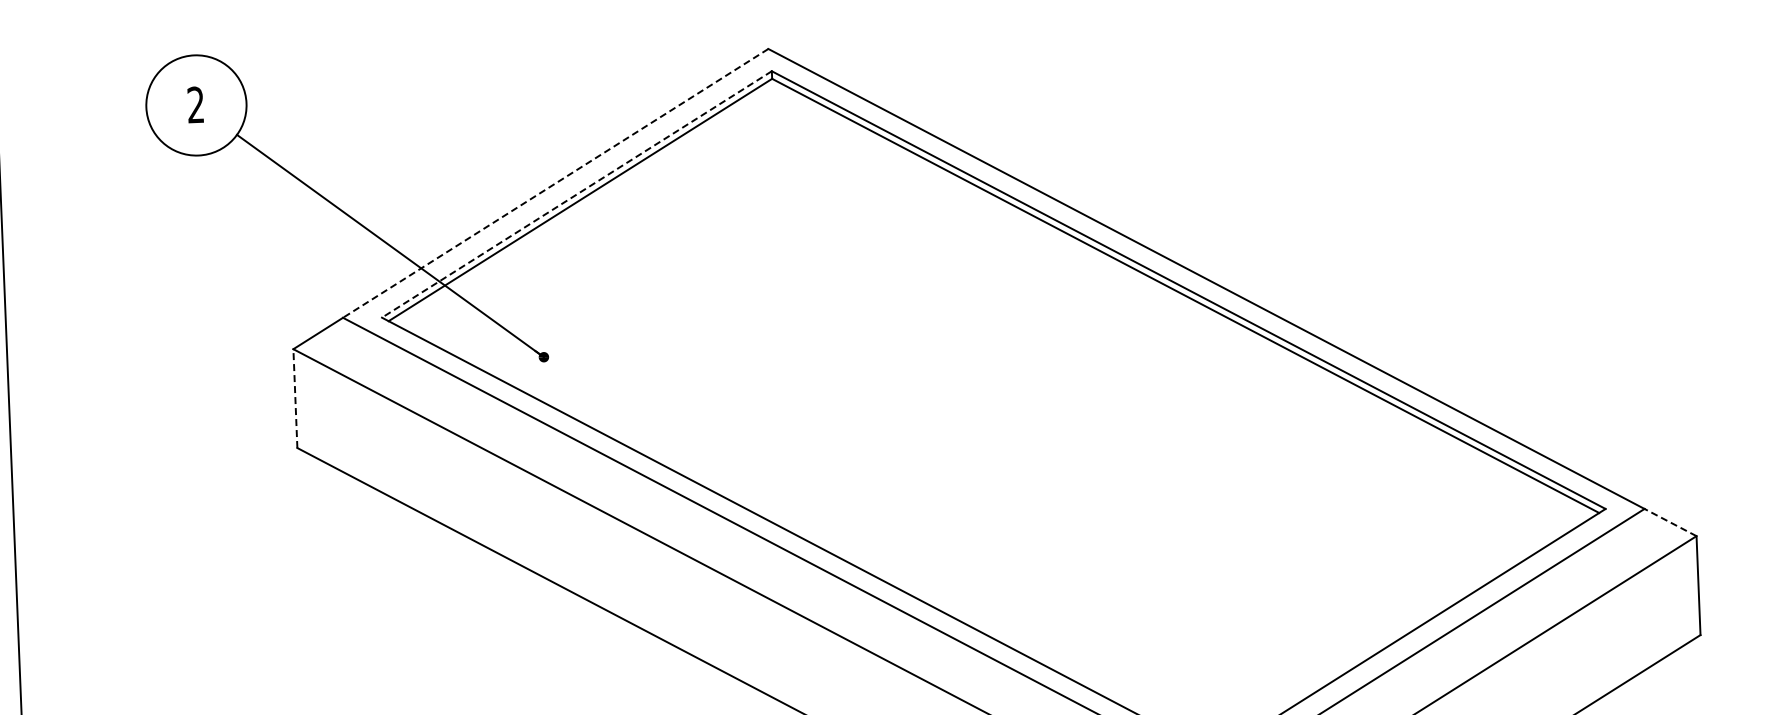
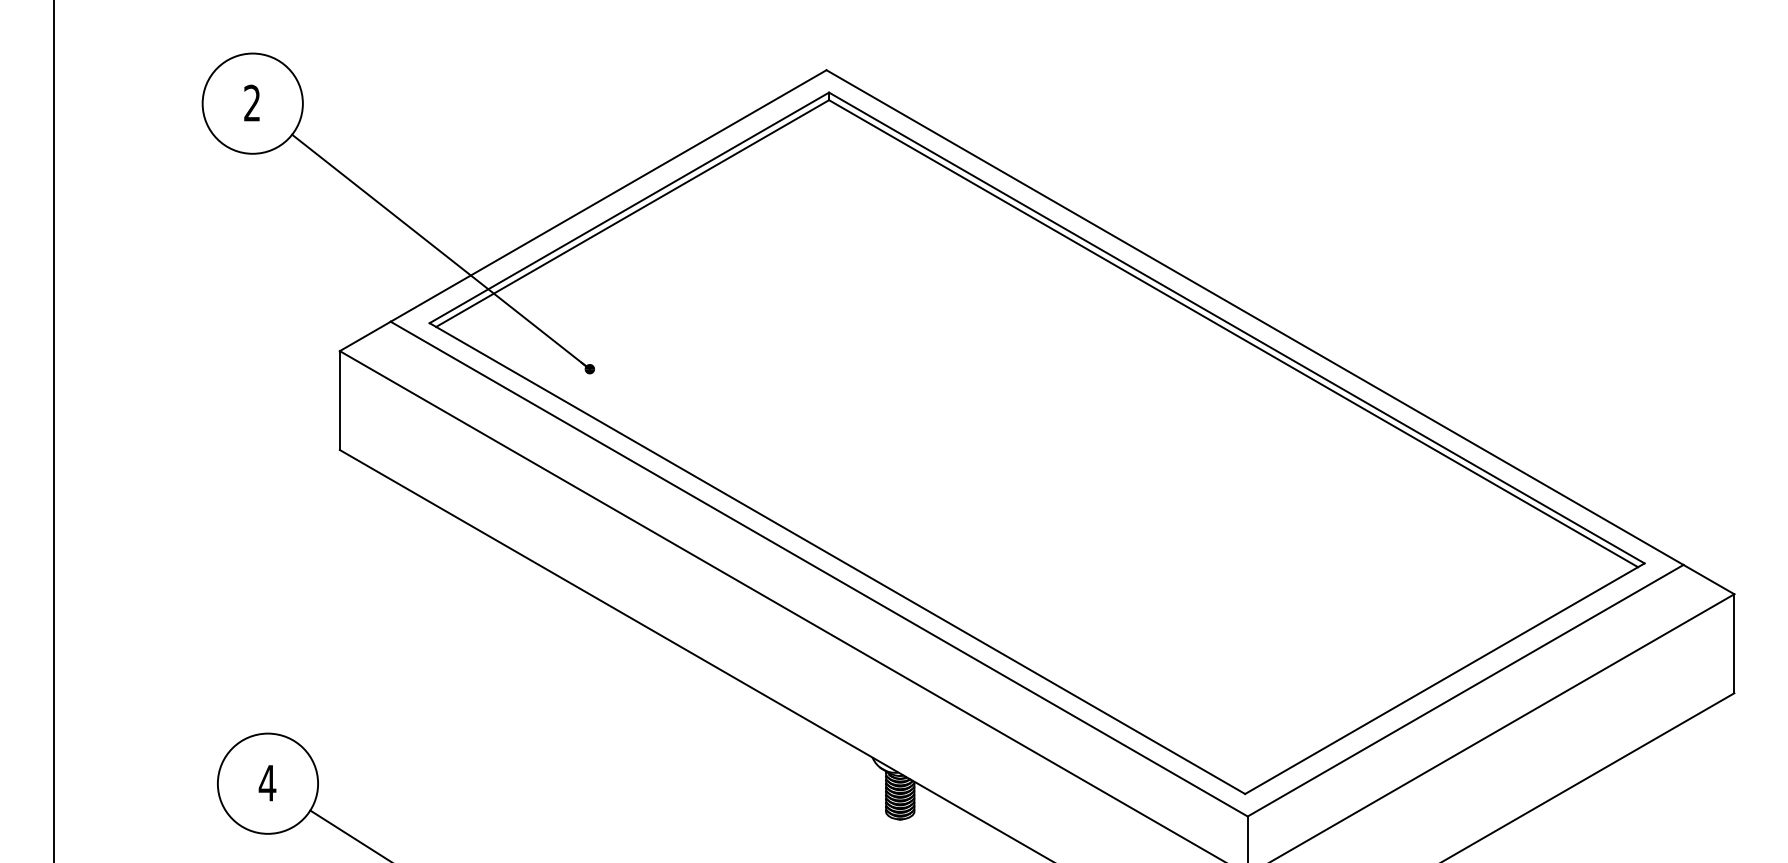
line: (555, 182) -> (608, 195), dashed -> solid
line: (577, 194) -> (629, 207), dashed -> solid
line: (295, 398) -> (339, 400), dashed -> solid
line: (1670, 522) -> (1708, 579), dashed -> solid

